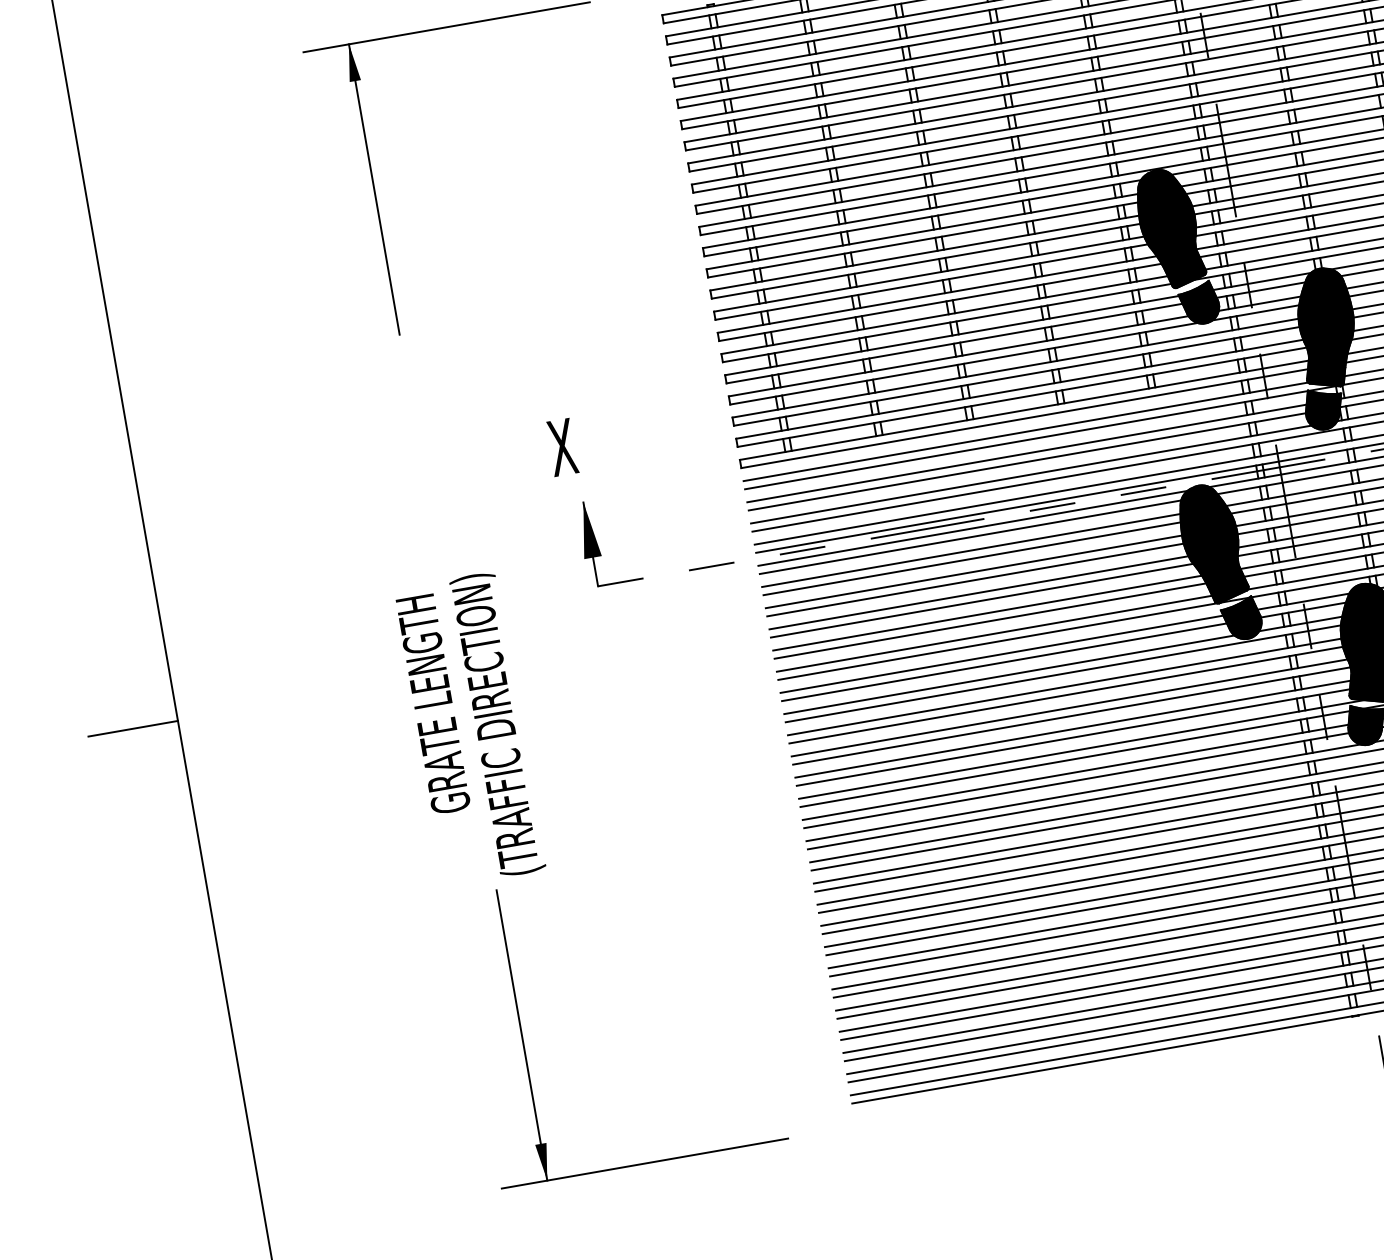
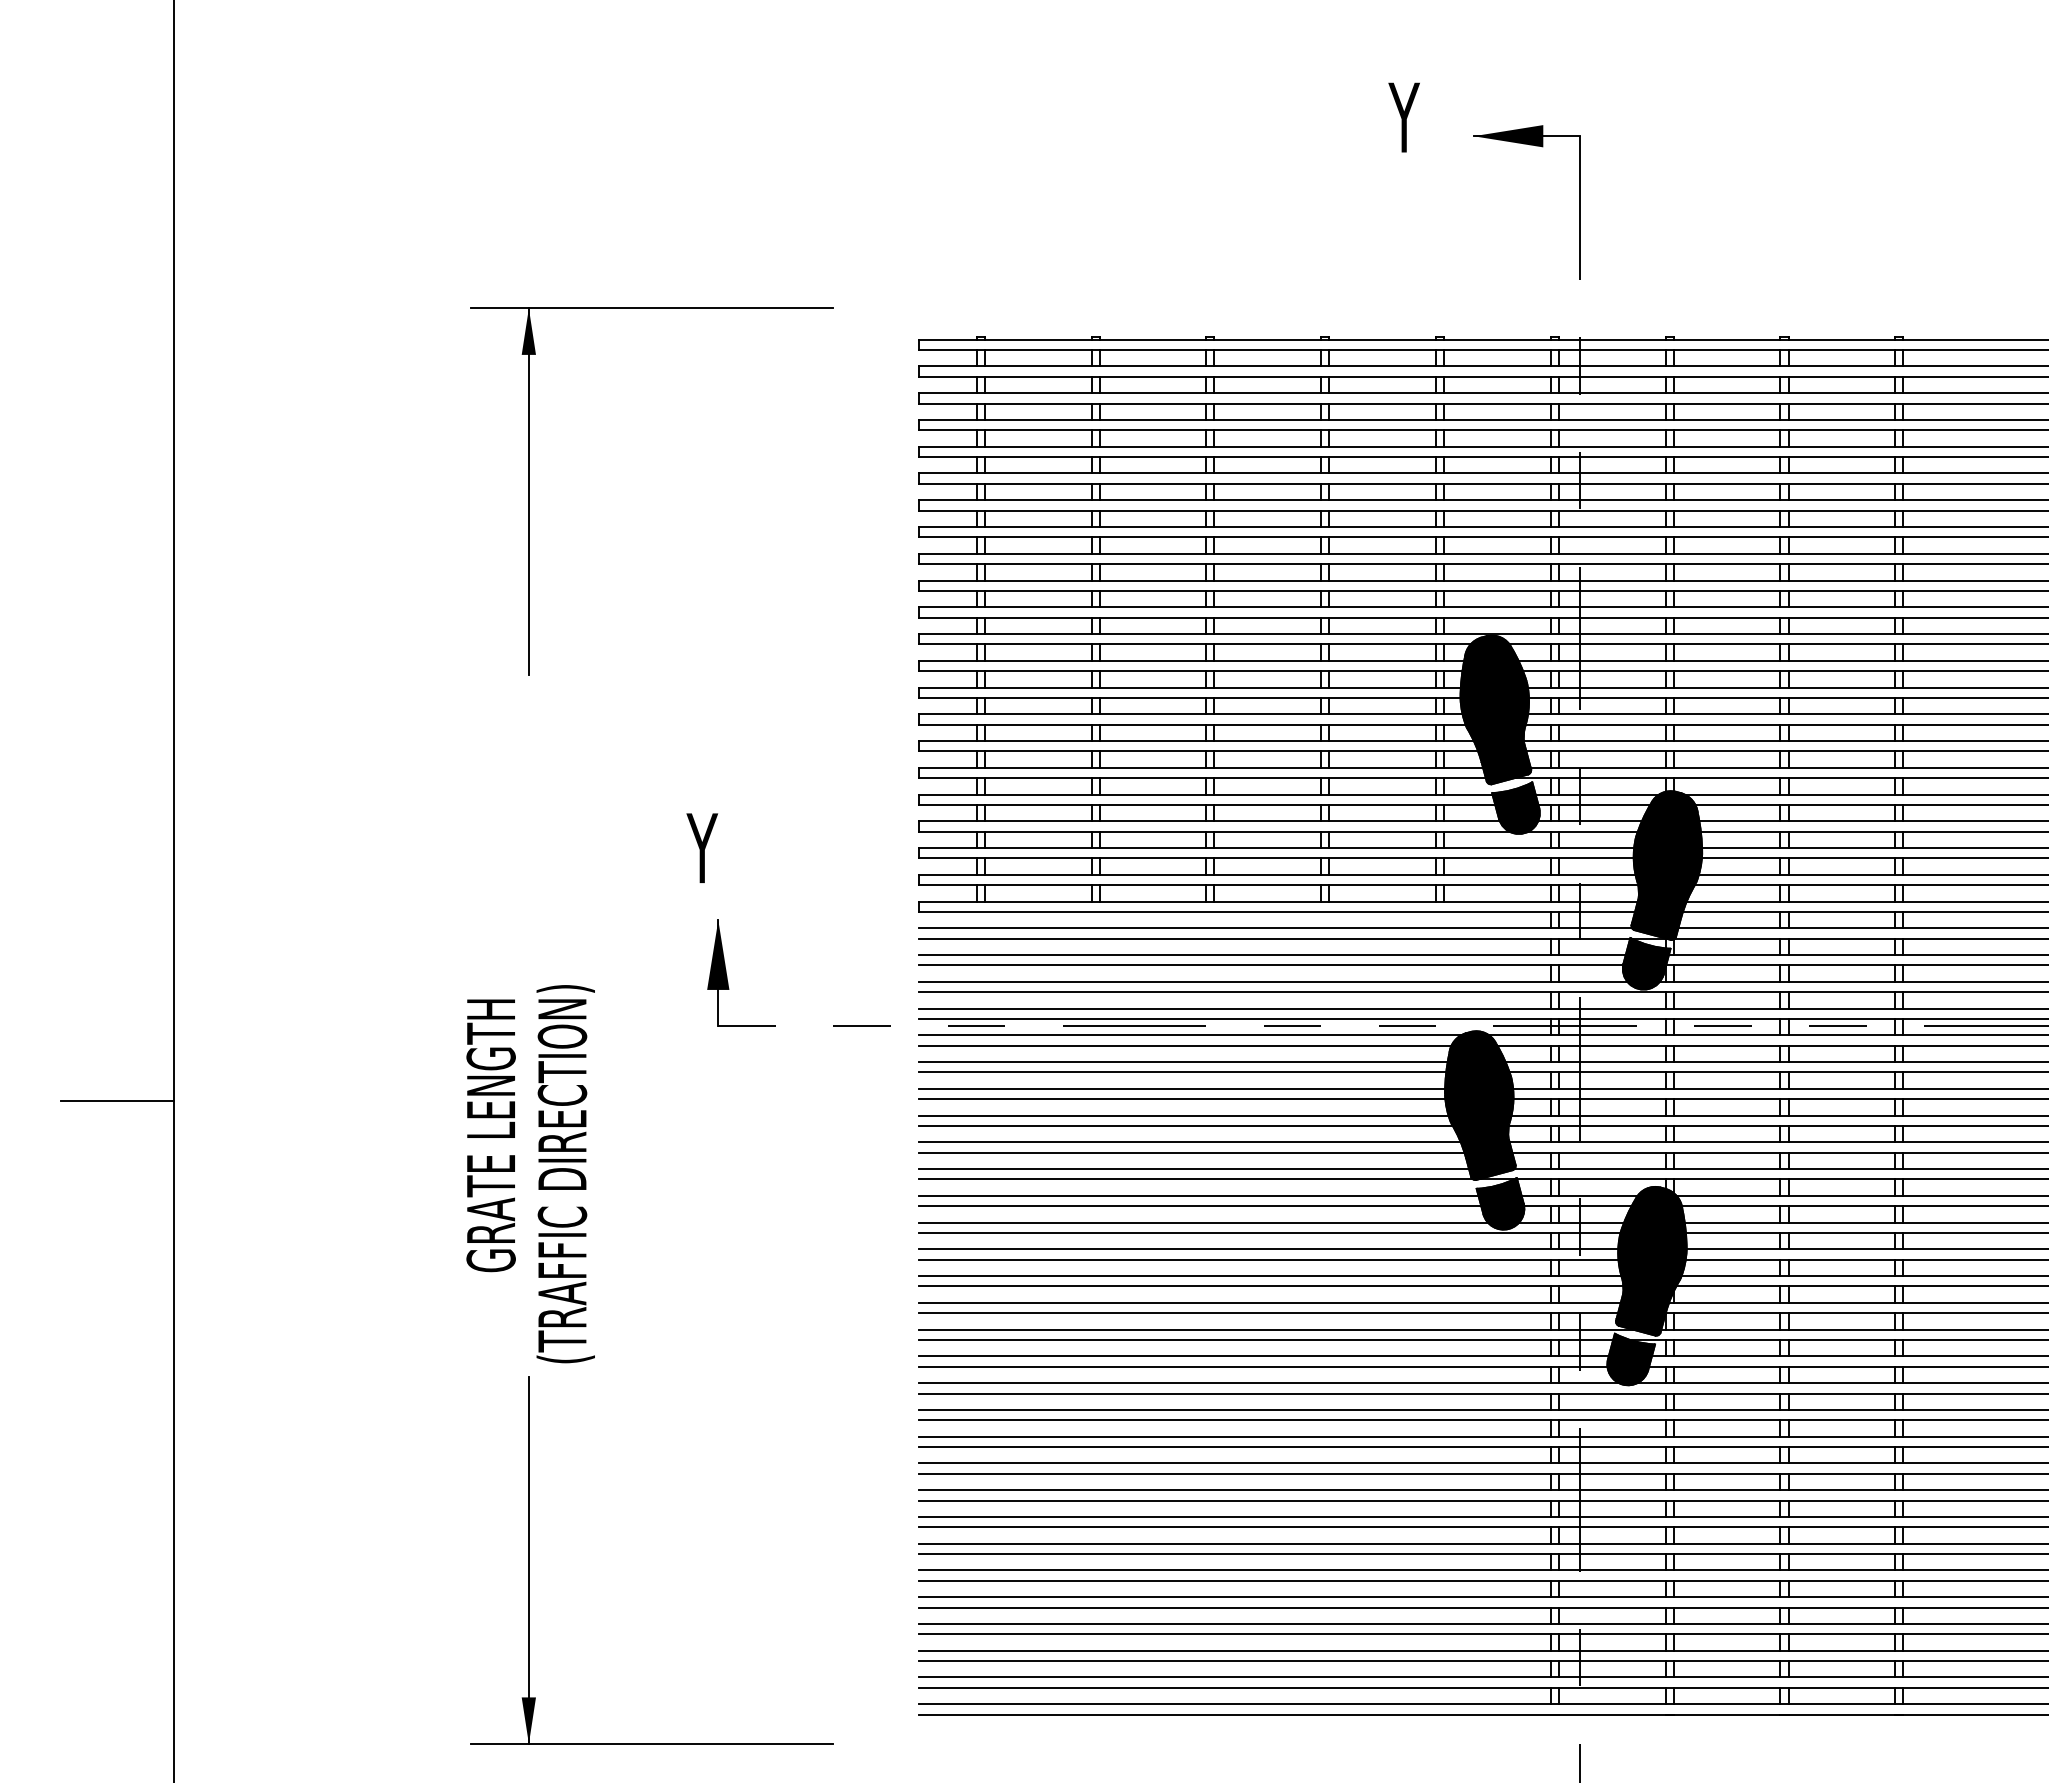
text: (561, 447) -> (703, 848), X -> Y

